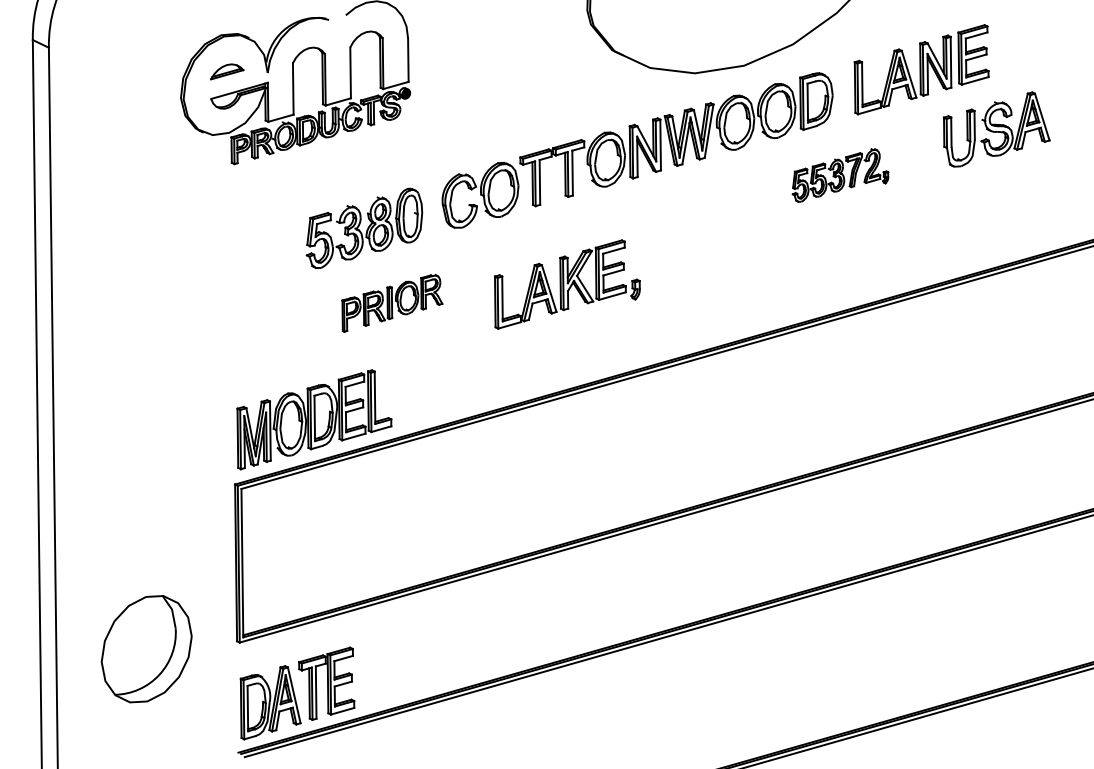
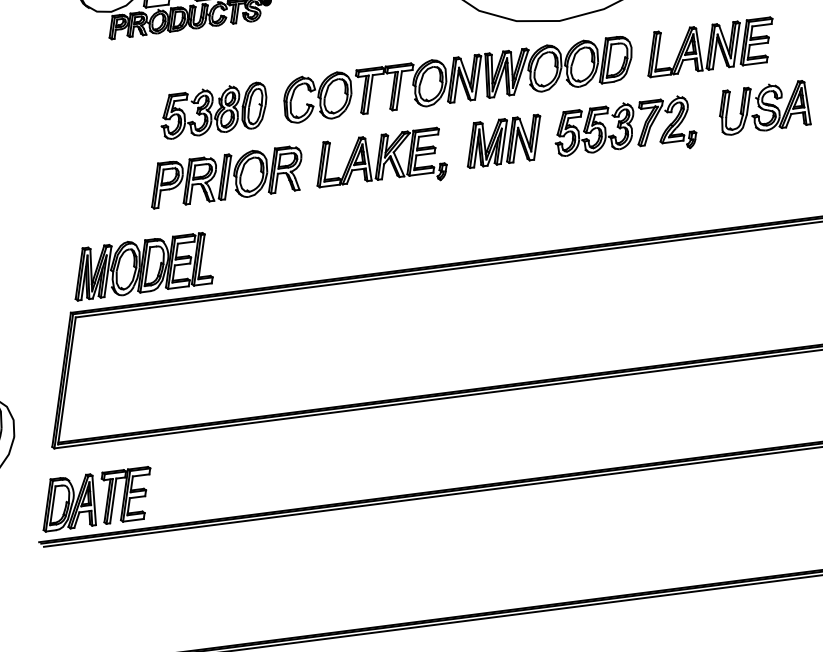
part: (840, 175) -> (627, 127), size x1.67
part: (700, 212) -> (503, 140), added
part: (566, 284) -> (383, 158), moved
part: (392, 303) -> (228, 178), size x1.67

